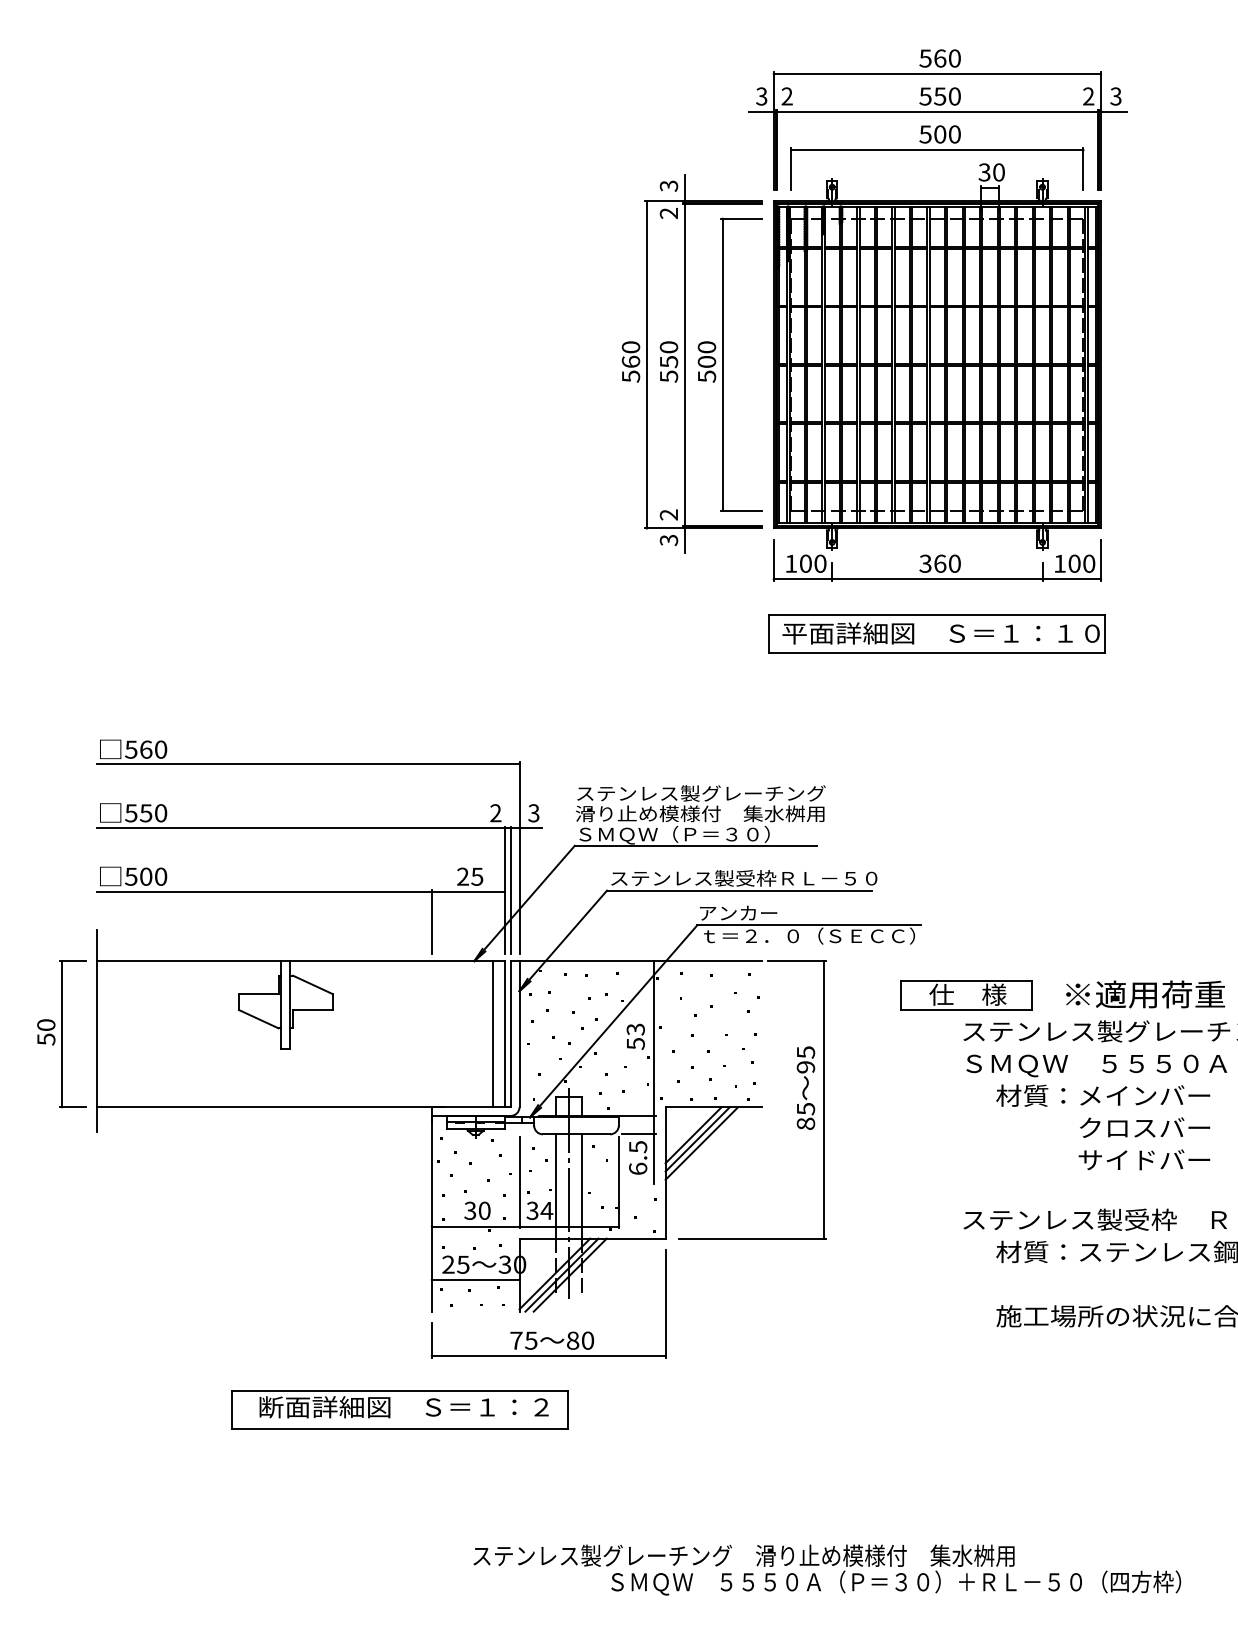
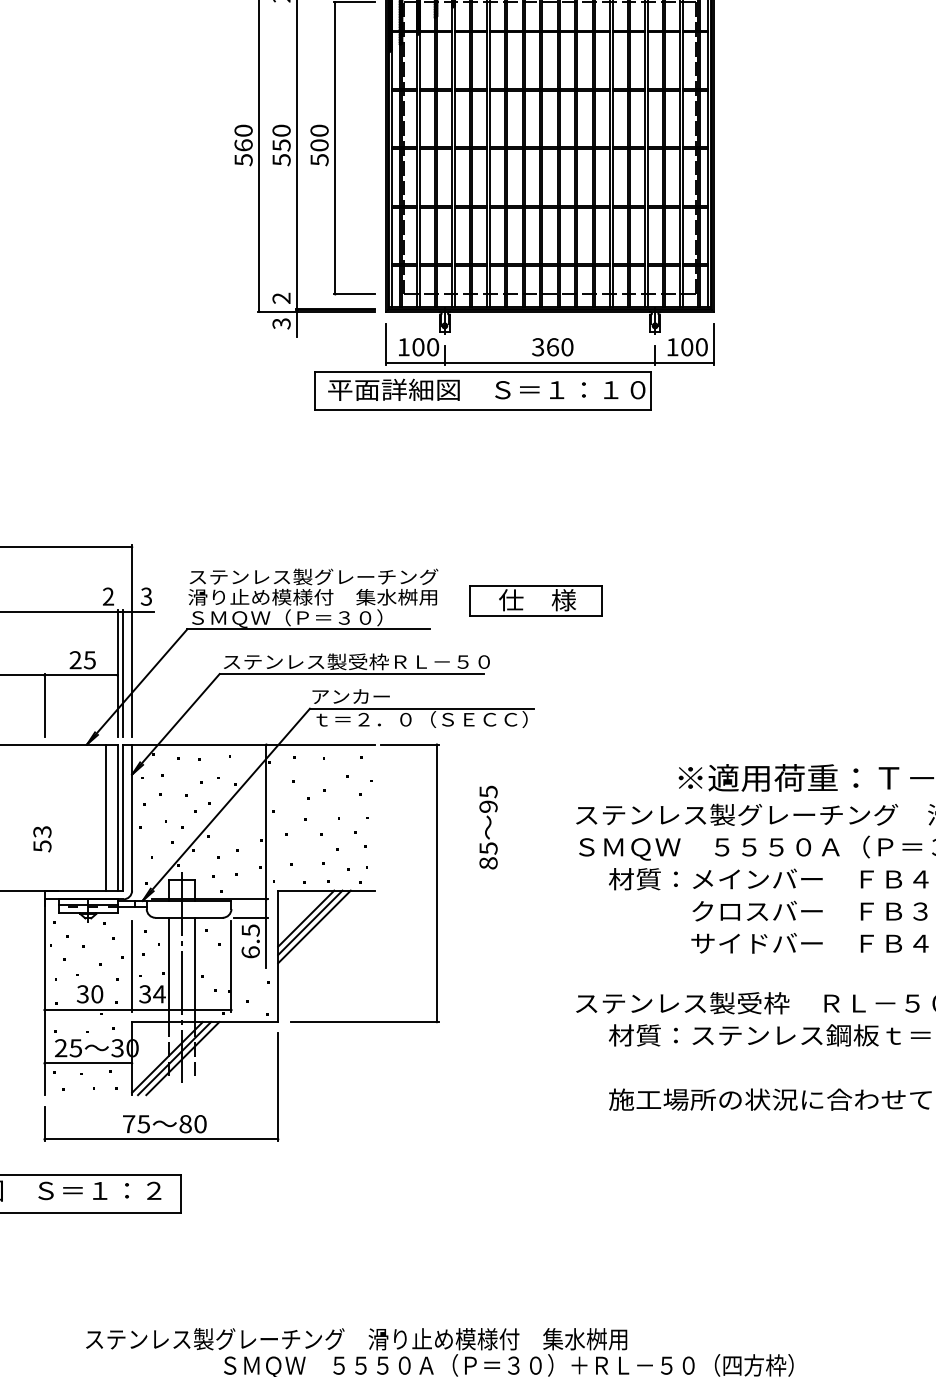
part: (936, 633) -> (482, 389), moved
part: (966, 995) -> (536, 600), moved
text: (635, 1036) -> (42, 838), moved
text: (805, 1087) -> (488, 826), moved

